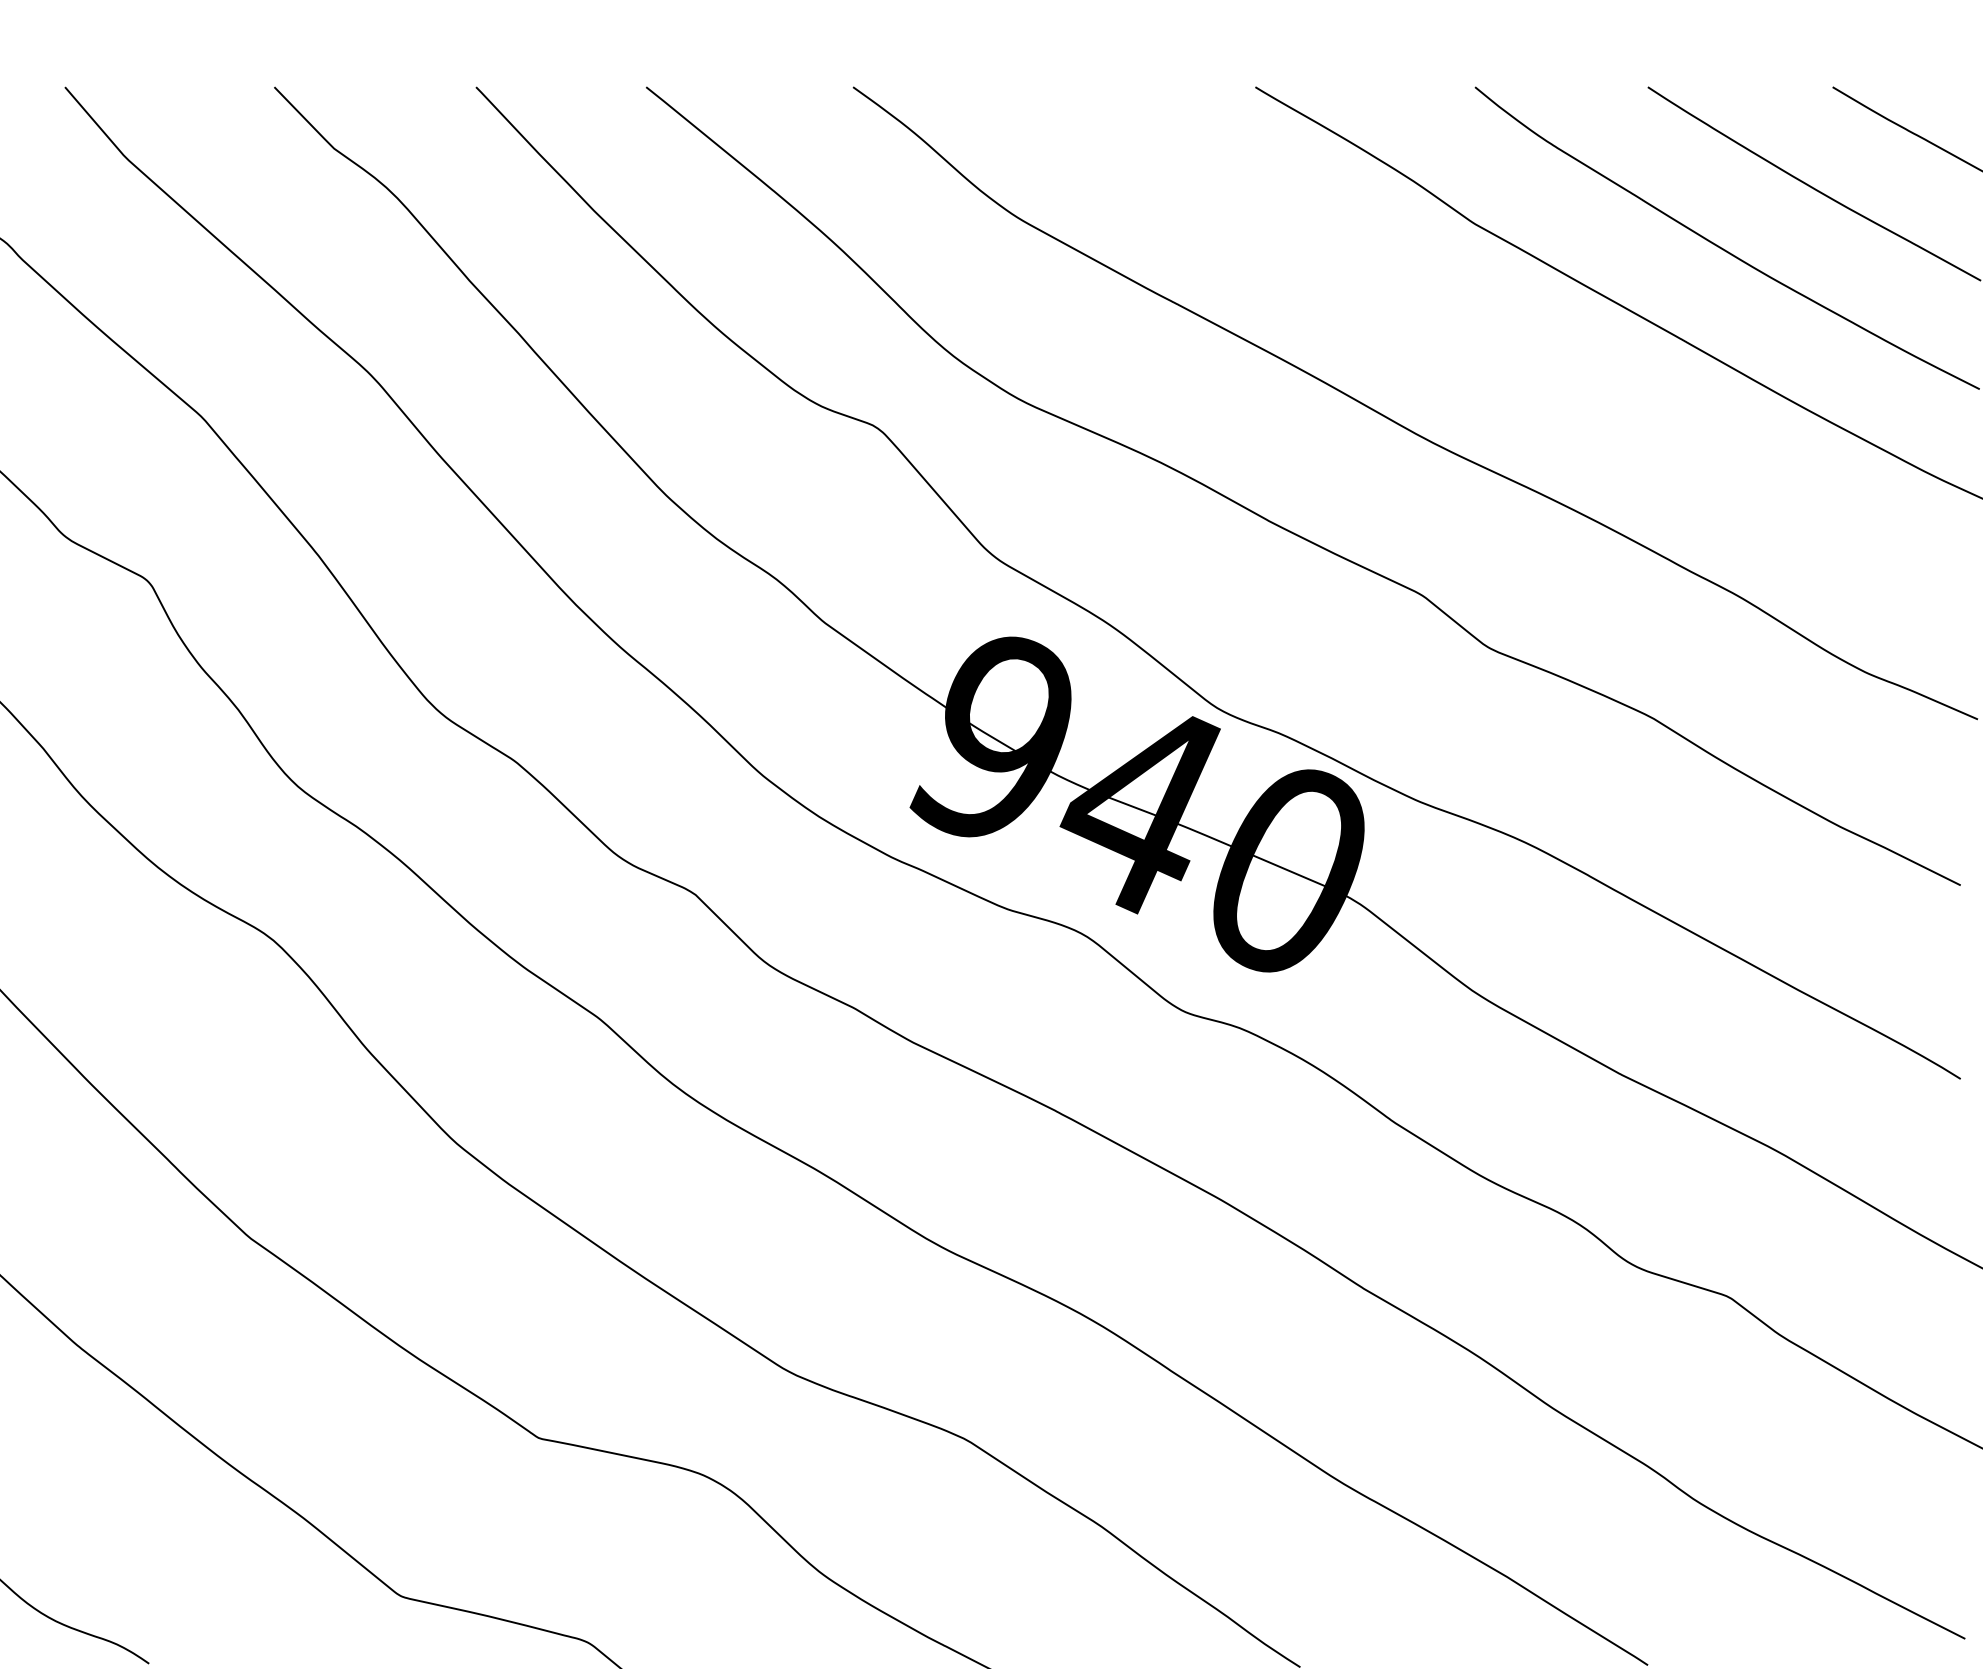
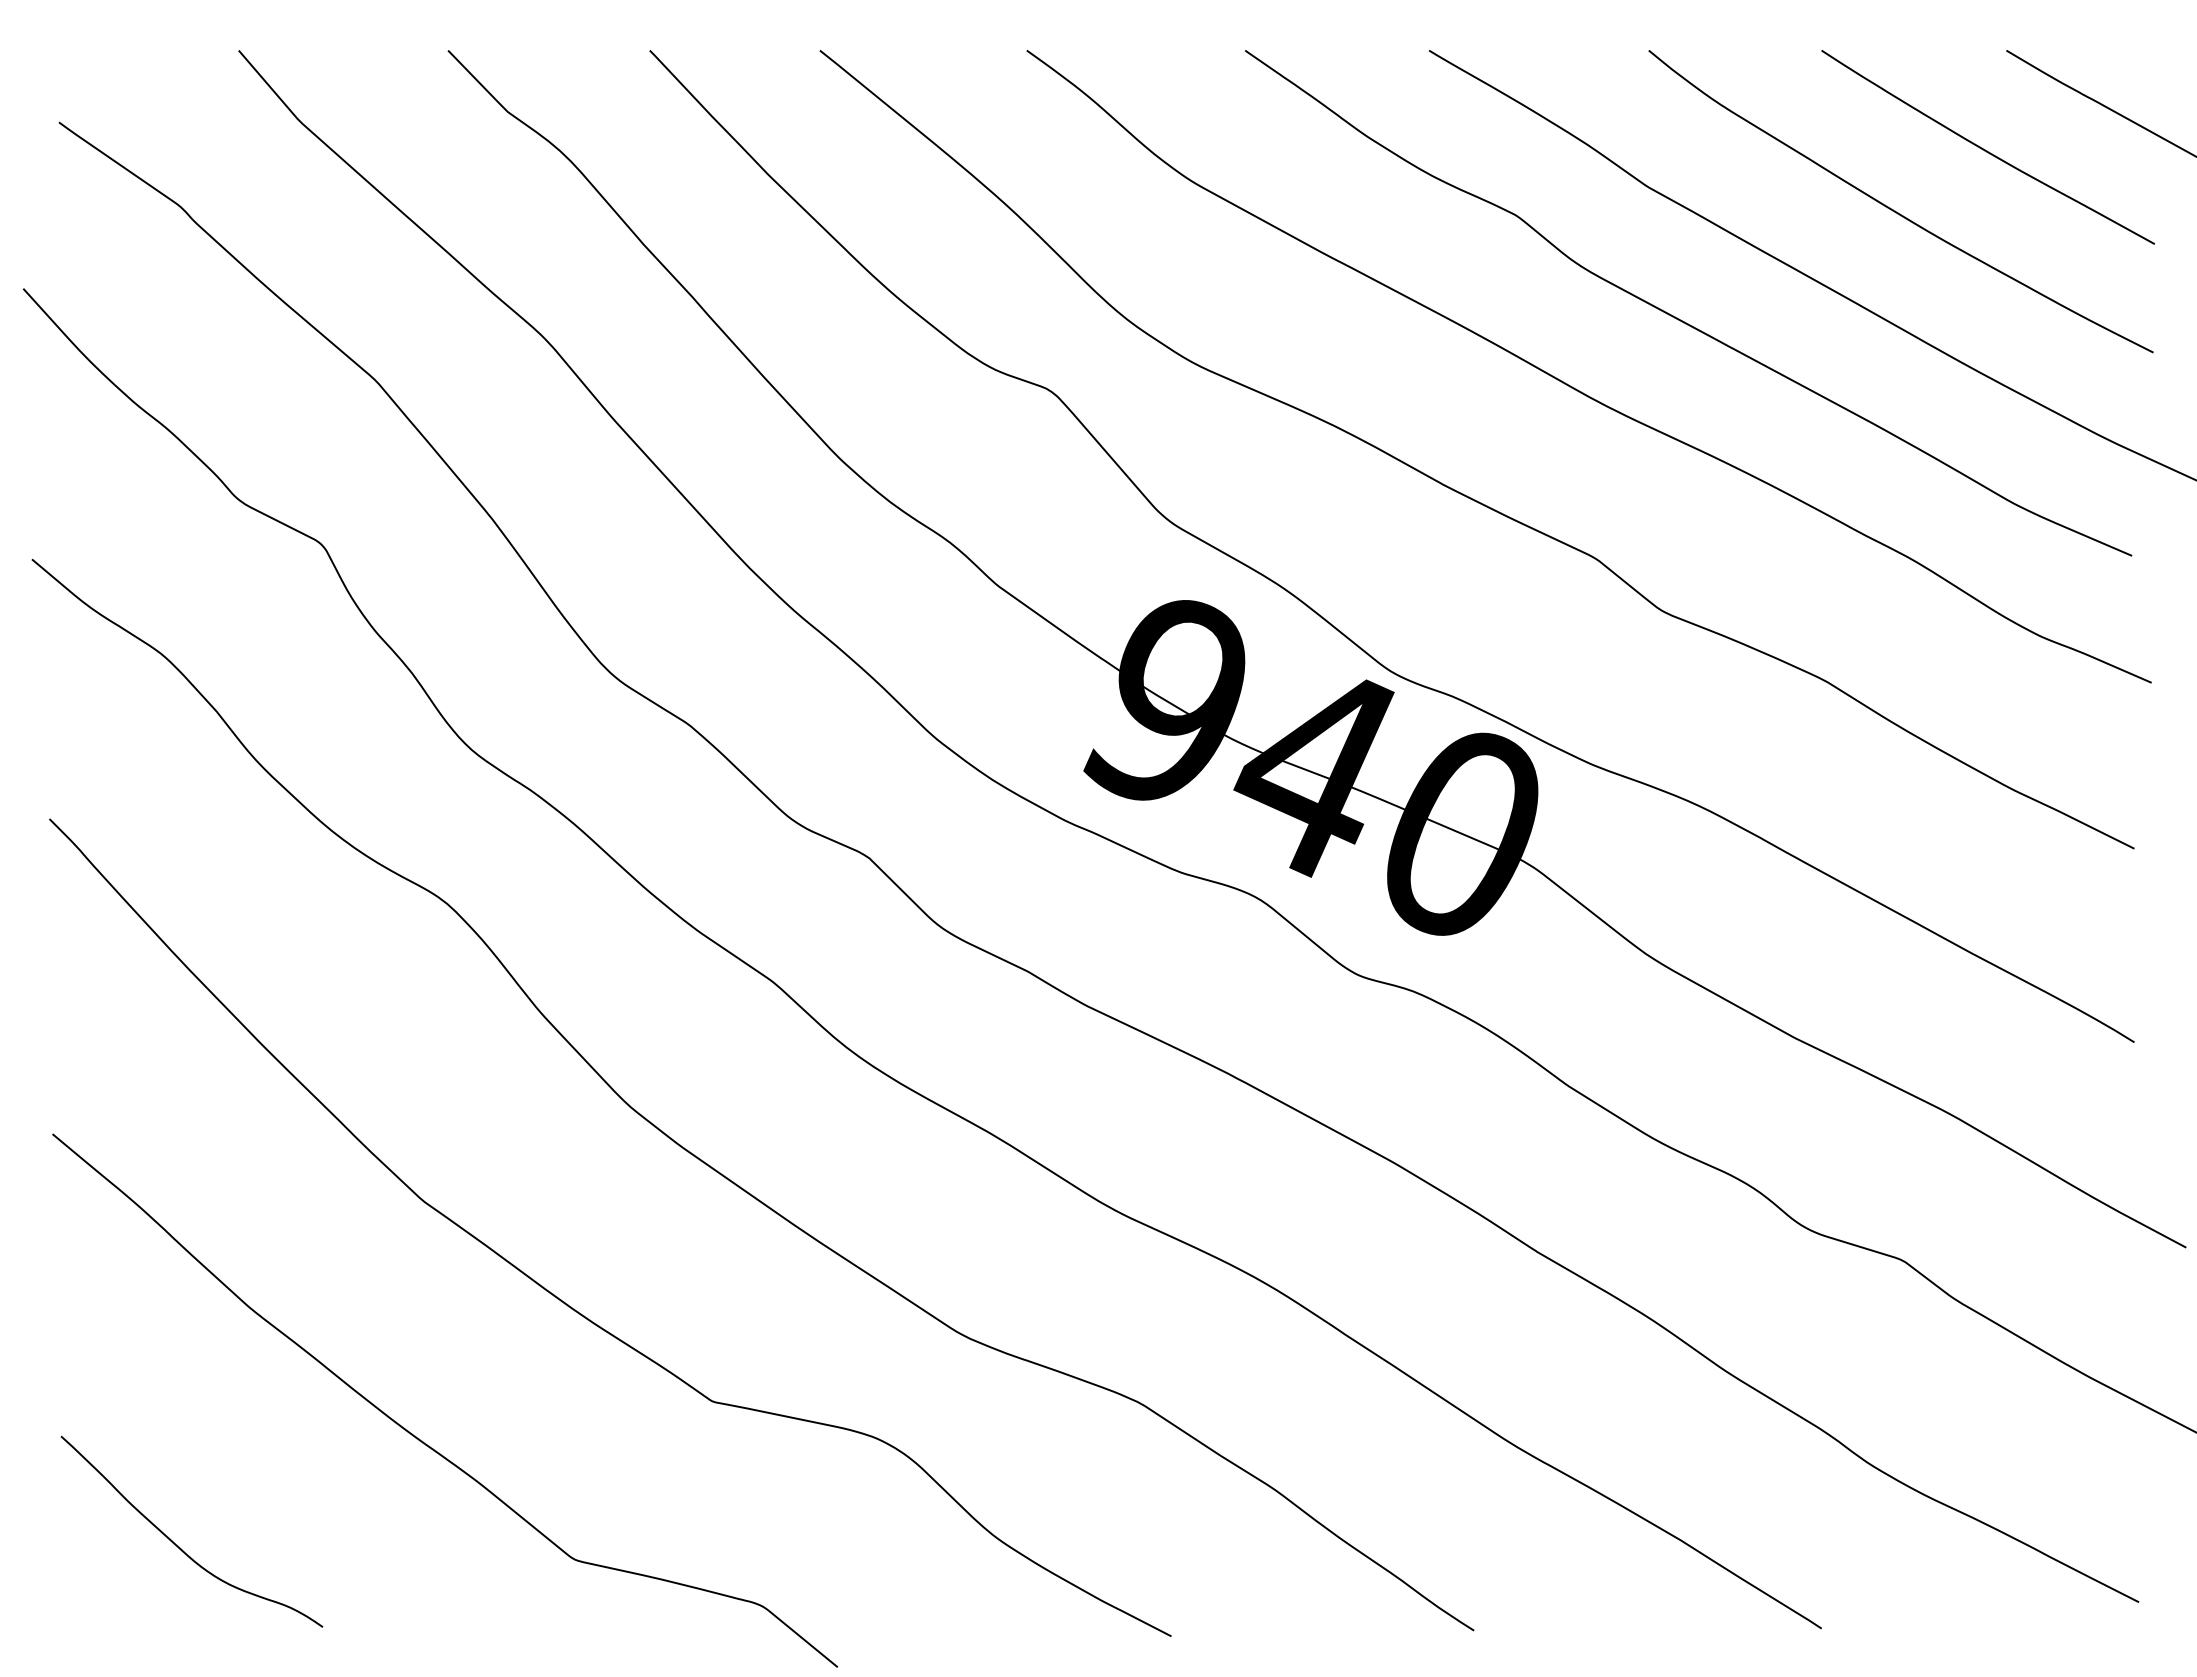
curve: (1505, 355) -> (1679, 318), added

